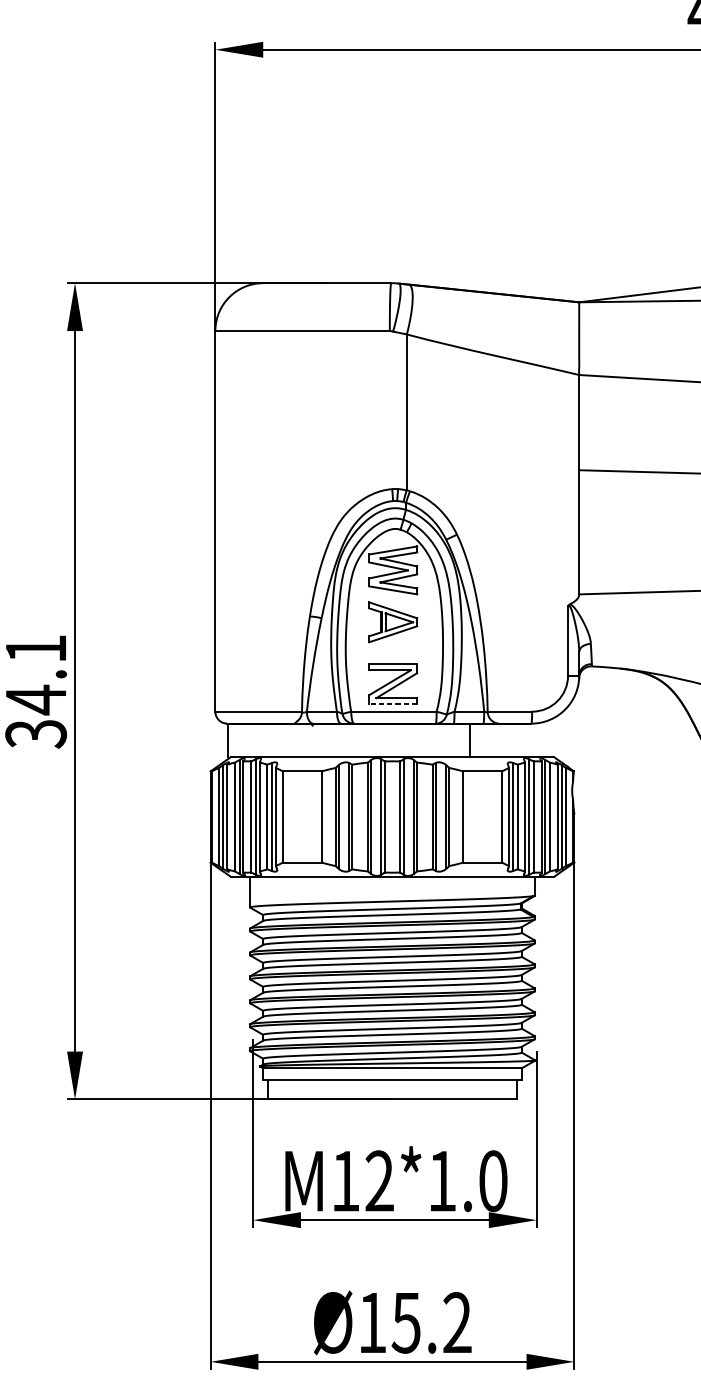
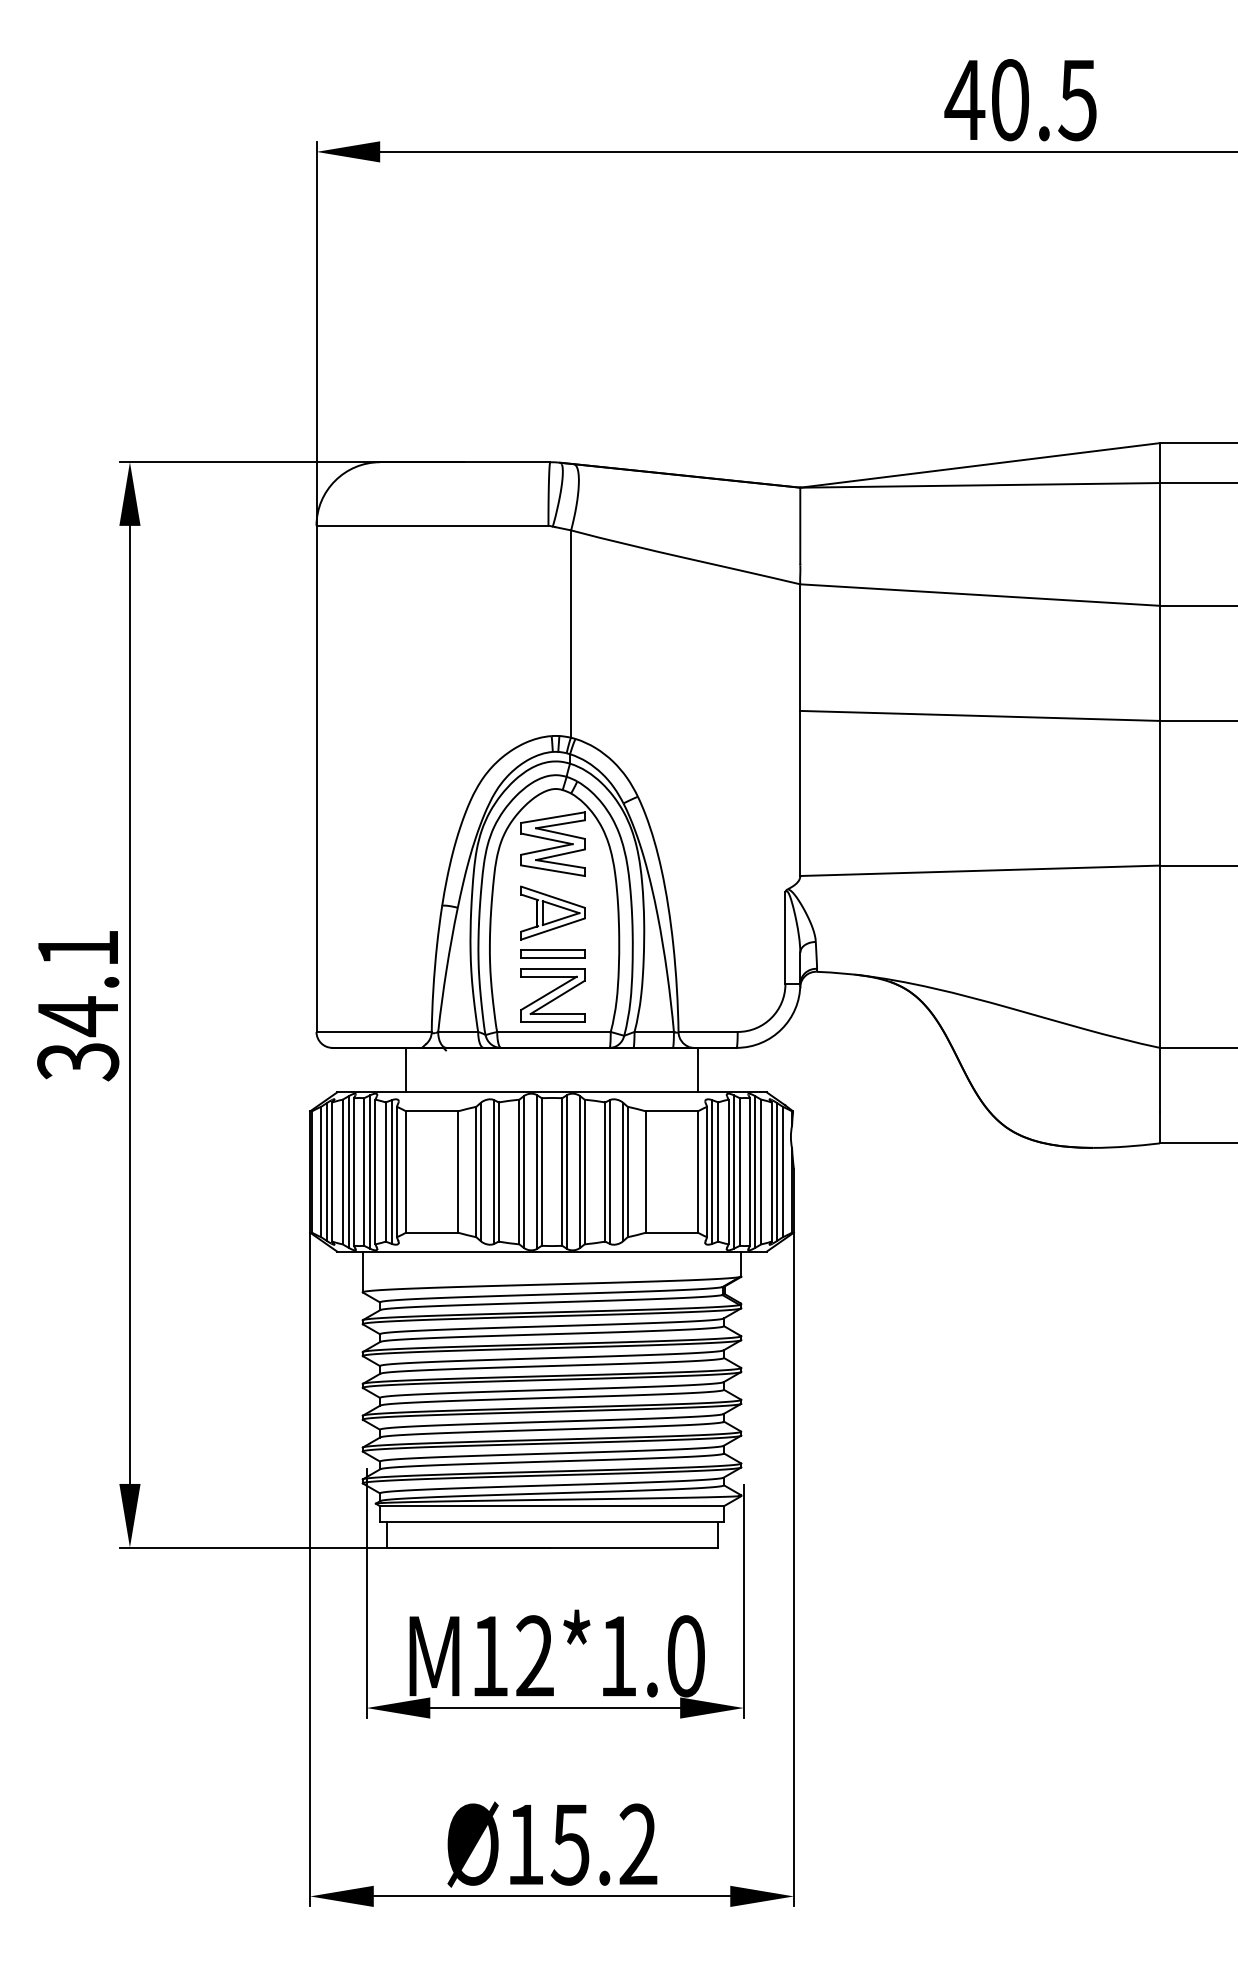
part: (392, 652) -> (552, 953), added
line: (393, 703) -> (553, 1021), dashed -> solid
line: (228, 739) -> (405, 1069), moved
line: (470, 739) -> (698, 1069), moved

